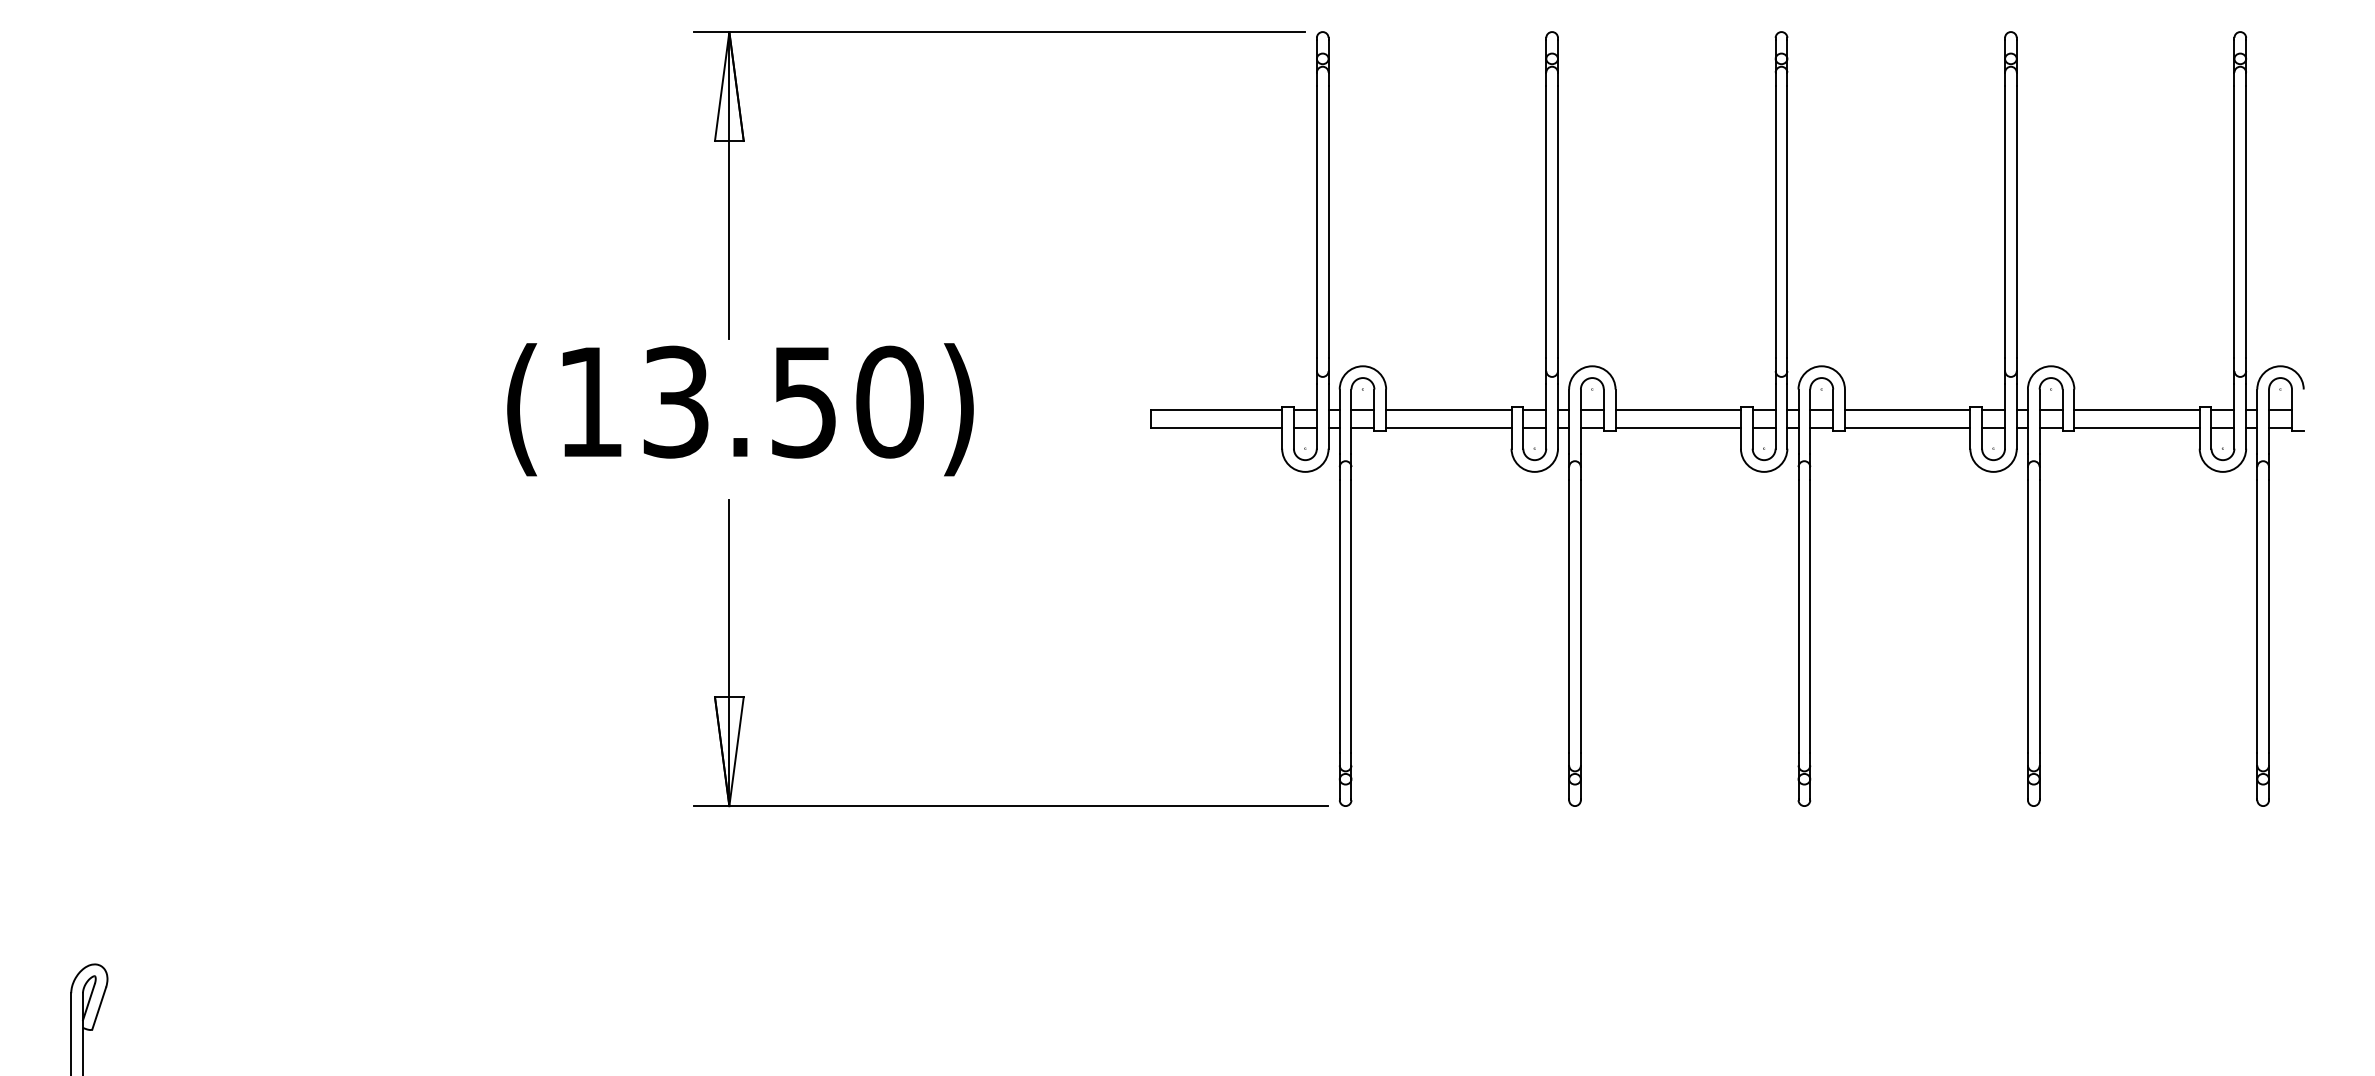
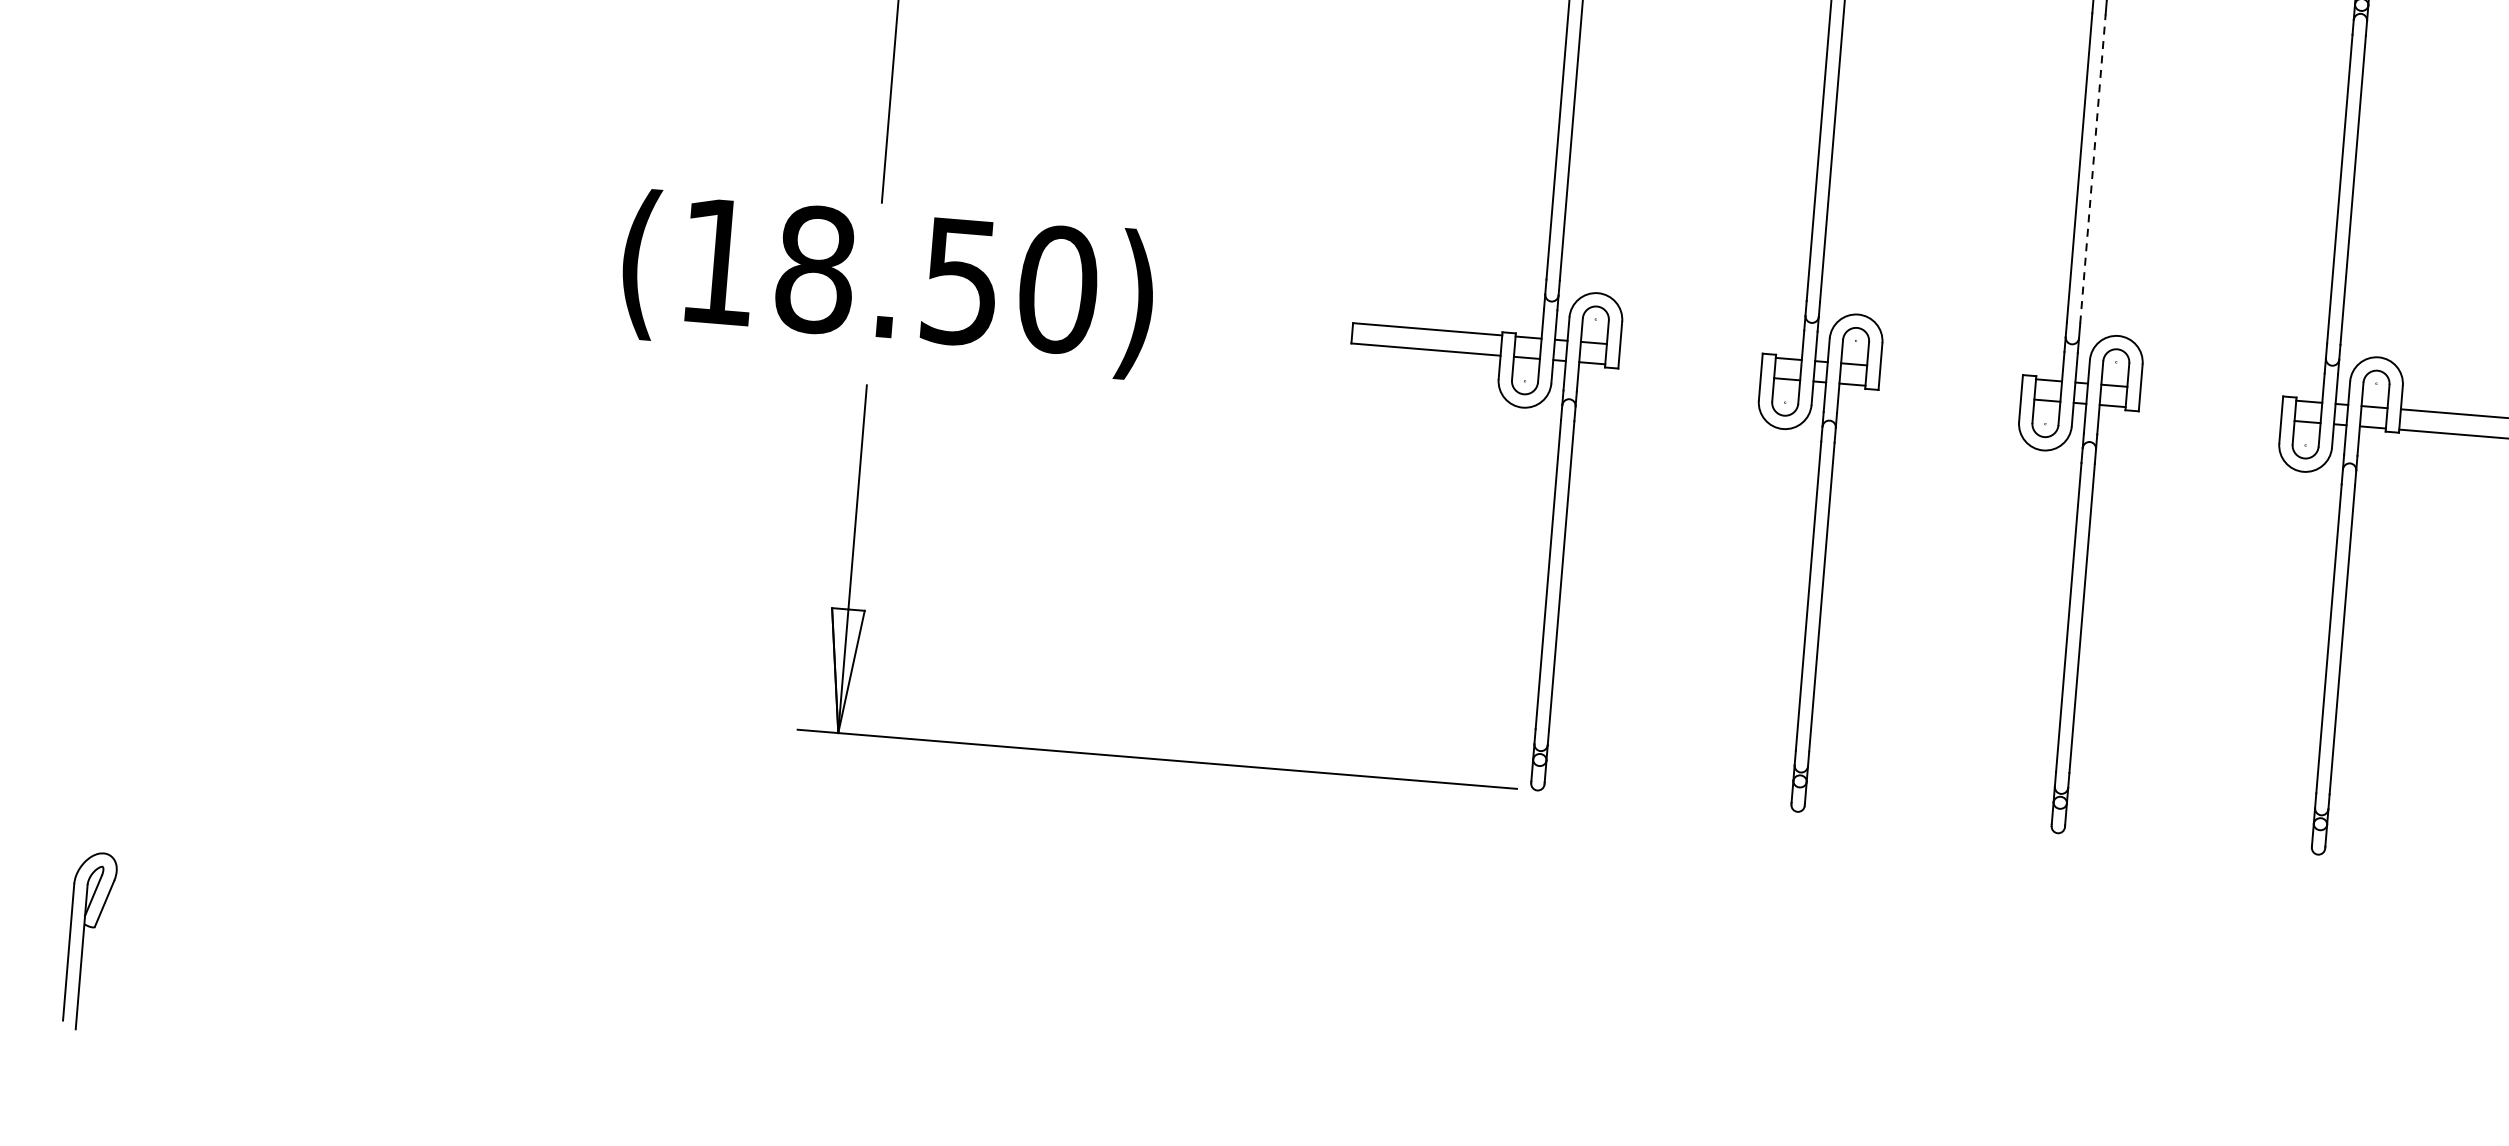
line: (1787, 221) -> (2093, 168), solid -> dashed
text: (675, 401) -> (814, 269), (13.50) -> (18.50)
line: (1448, 410) -> (1690, 351), removed
line: (1677, 410) -> (1950, 372), removed
line: (1907, 410) -> (2211, 394), removed
line: (1448, 428) -> (1689, 371), removed
line: (1677, 428) -> (1949, 393), removed
line: (1907, 428) -> (2209, 414), removed

